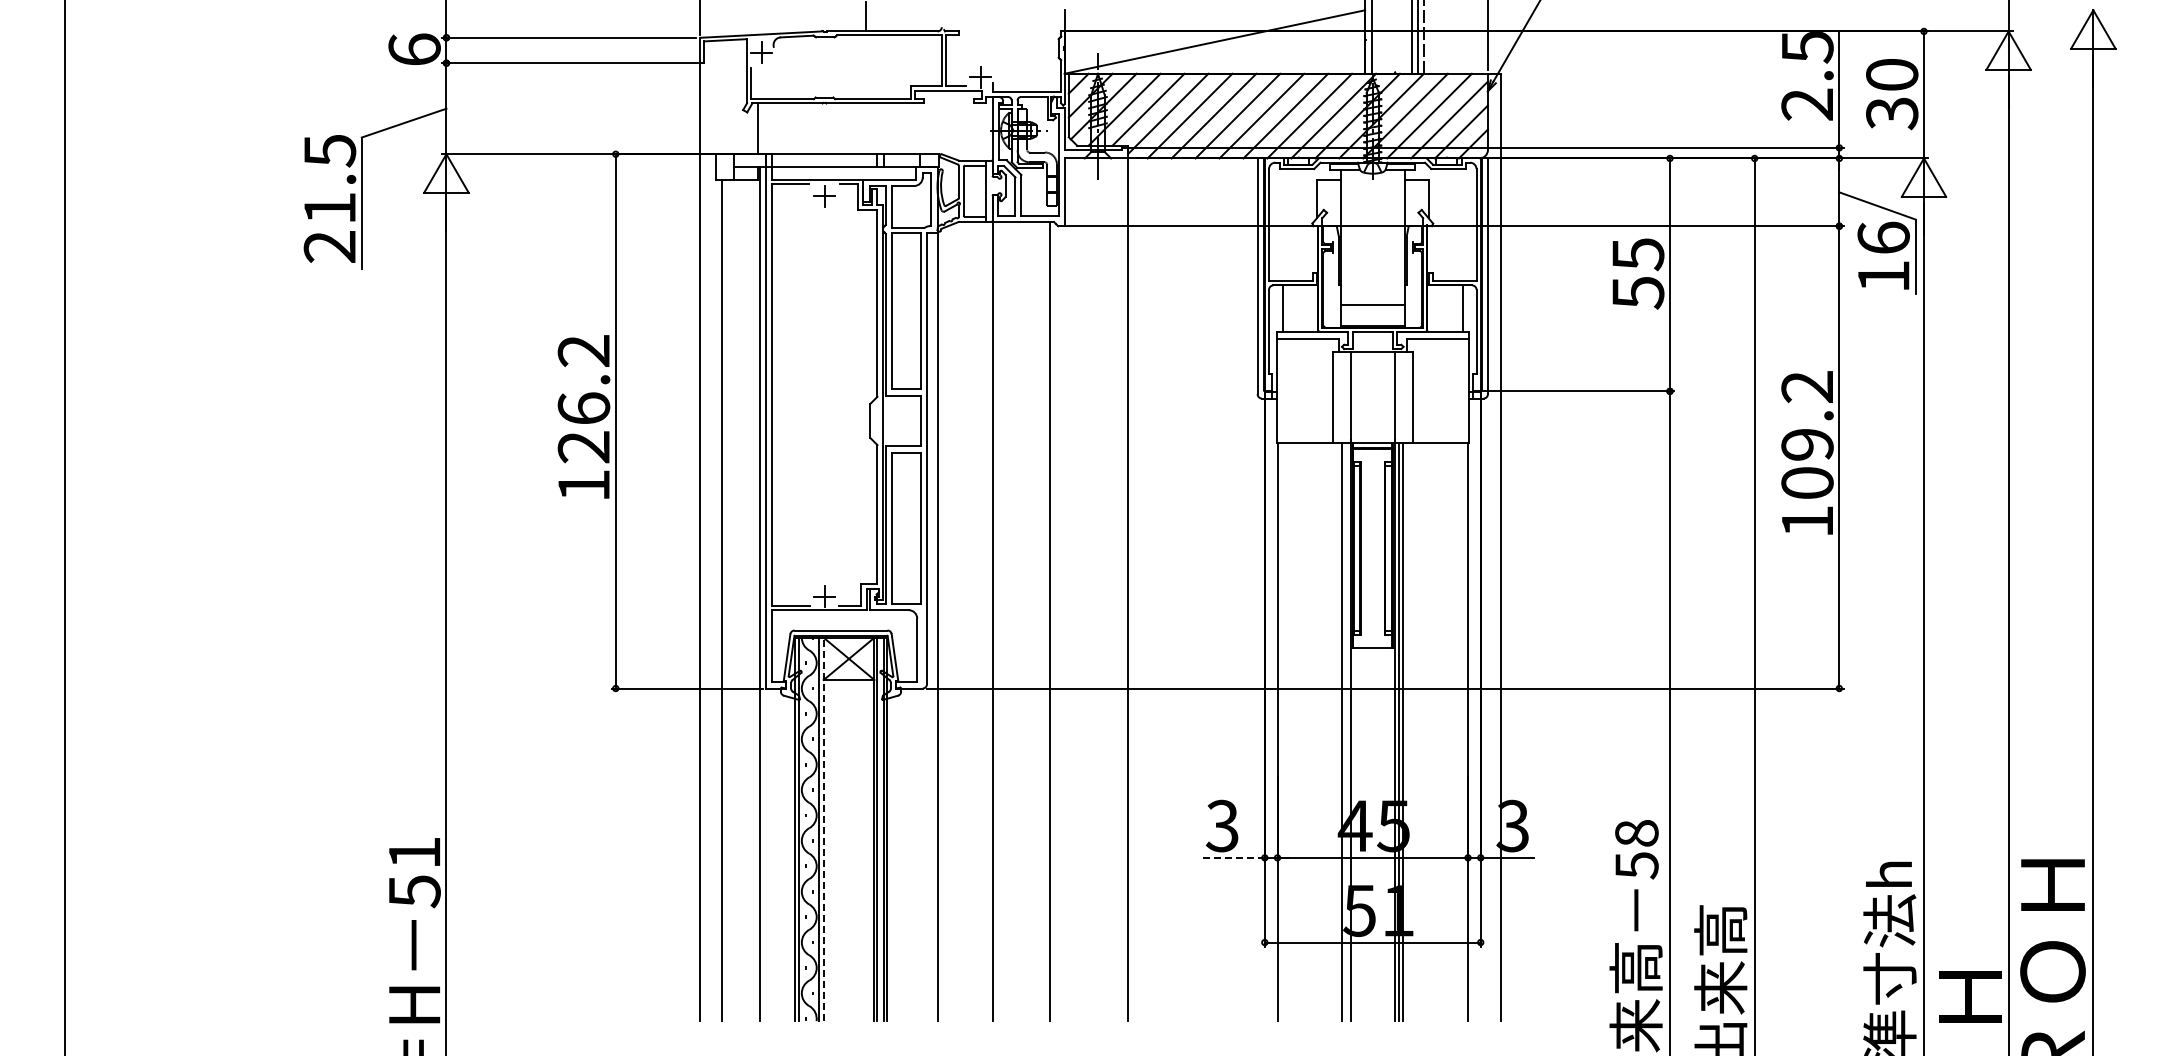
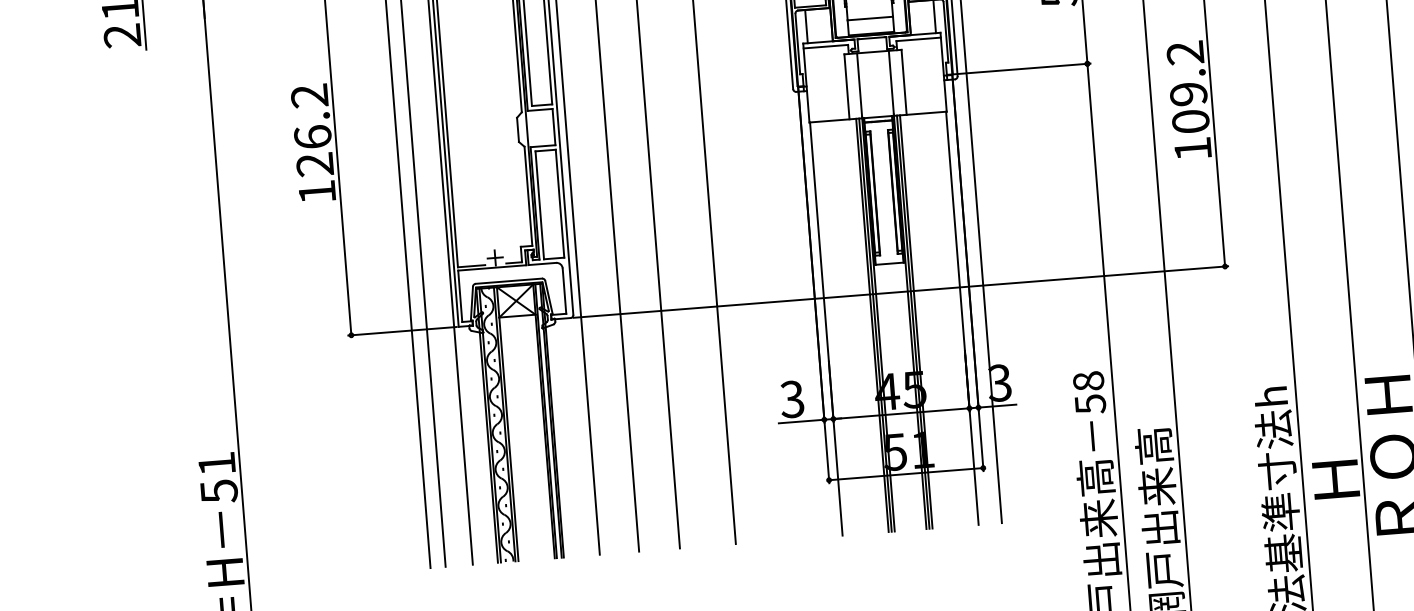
line: (1346, 731) -> (875, 324), added
line: (823, 829) -> (507, 424), dashed -> solid
line: (1232, 857) -> (801, 421), dashed -> solid

